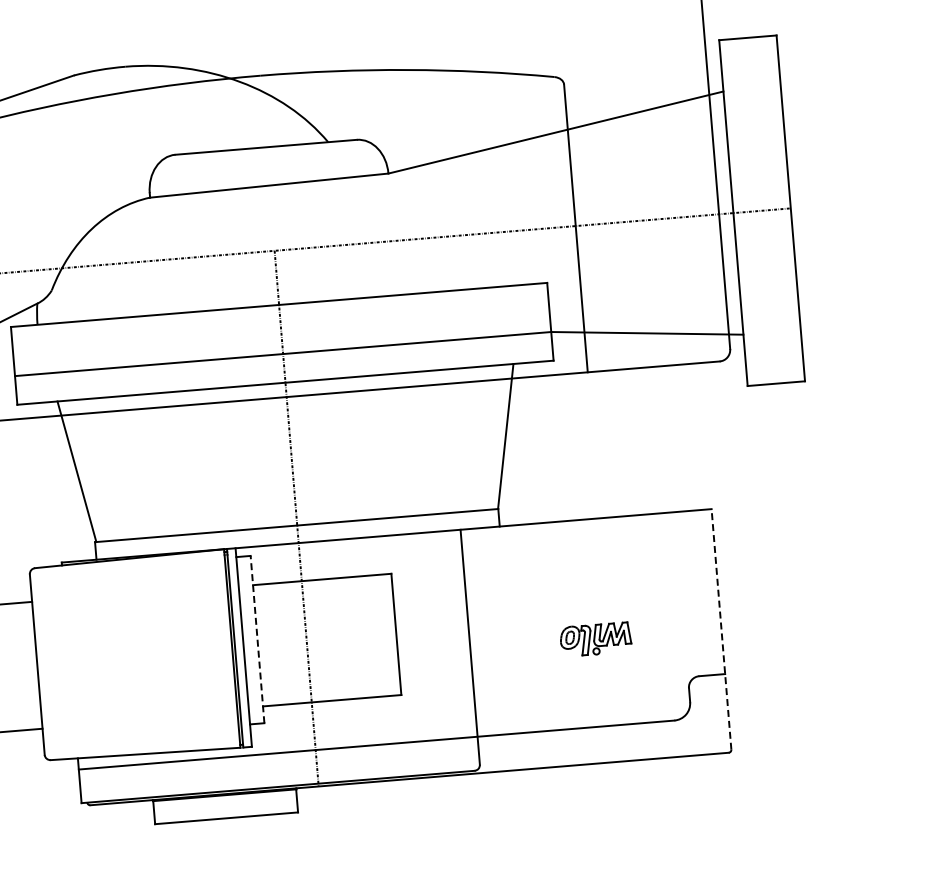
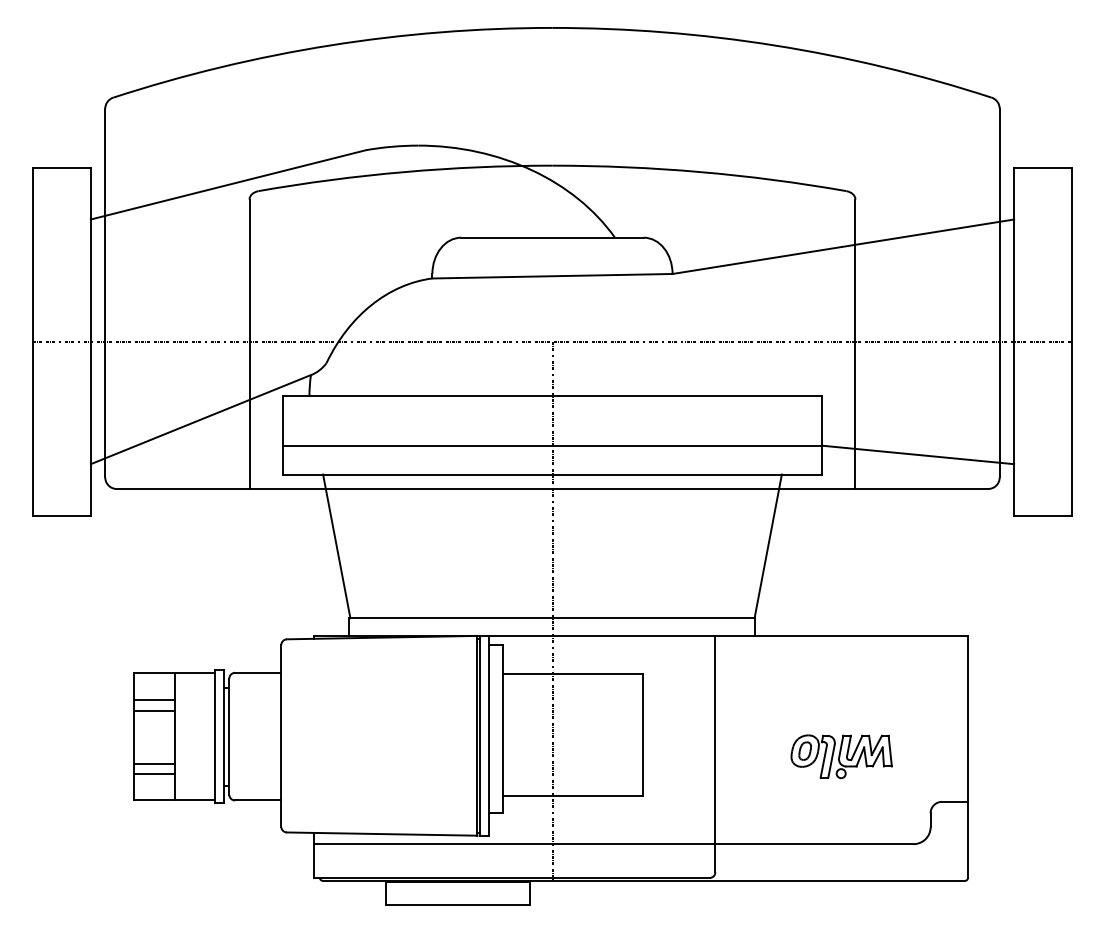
line: (720, 629) -> (967, 756), dashed -> solid
line: (257, 639) -> (503, 728), dashed -> solid
part: (595, 639) -> (841, 756), size x1.43

